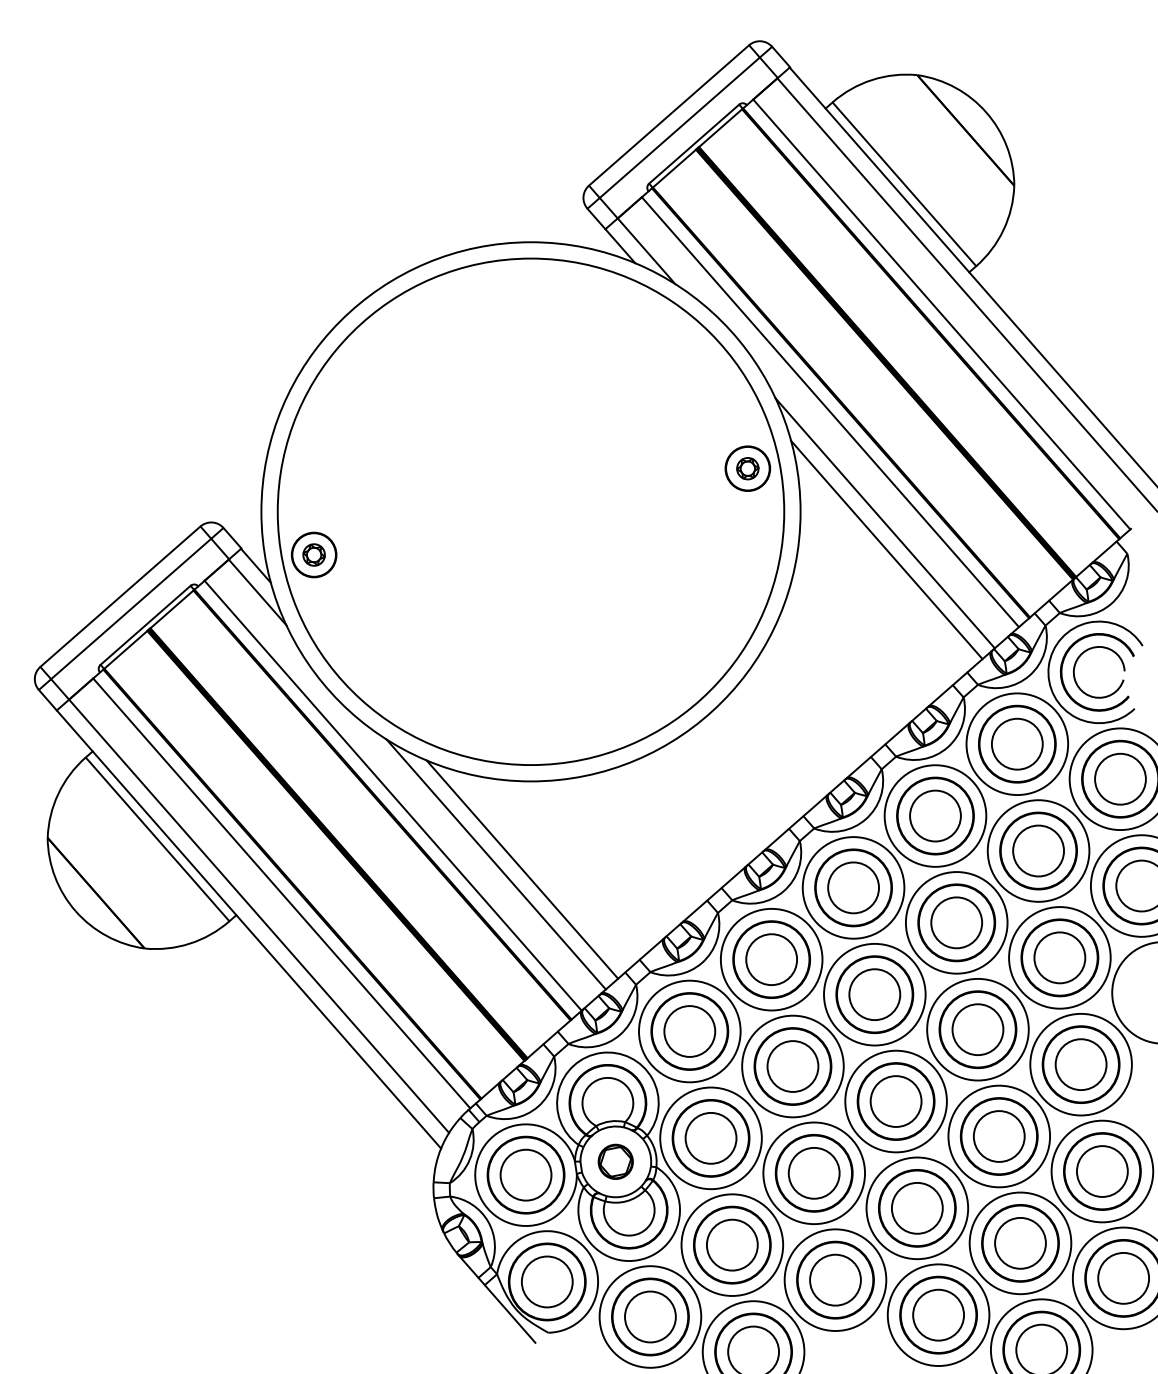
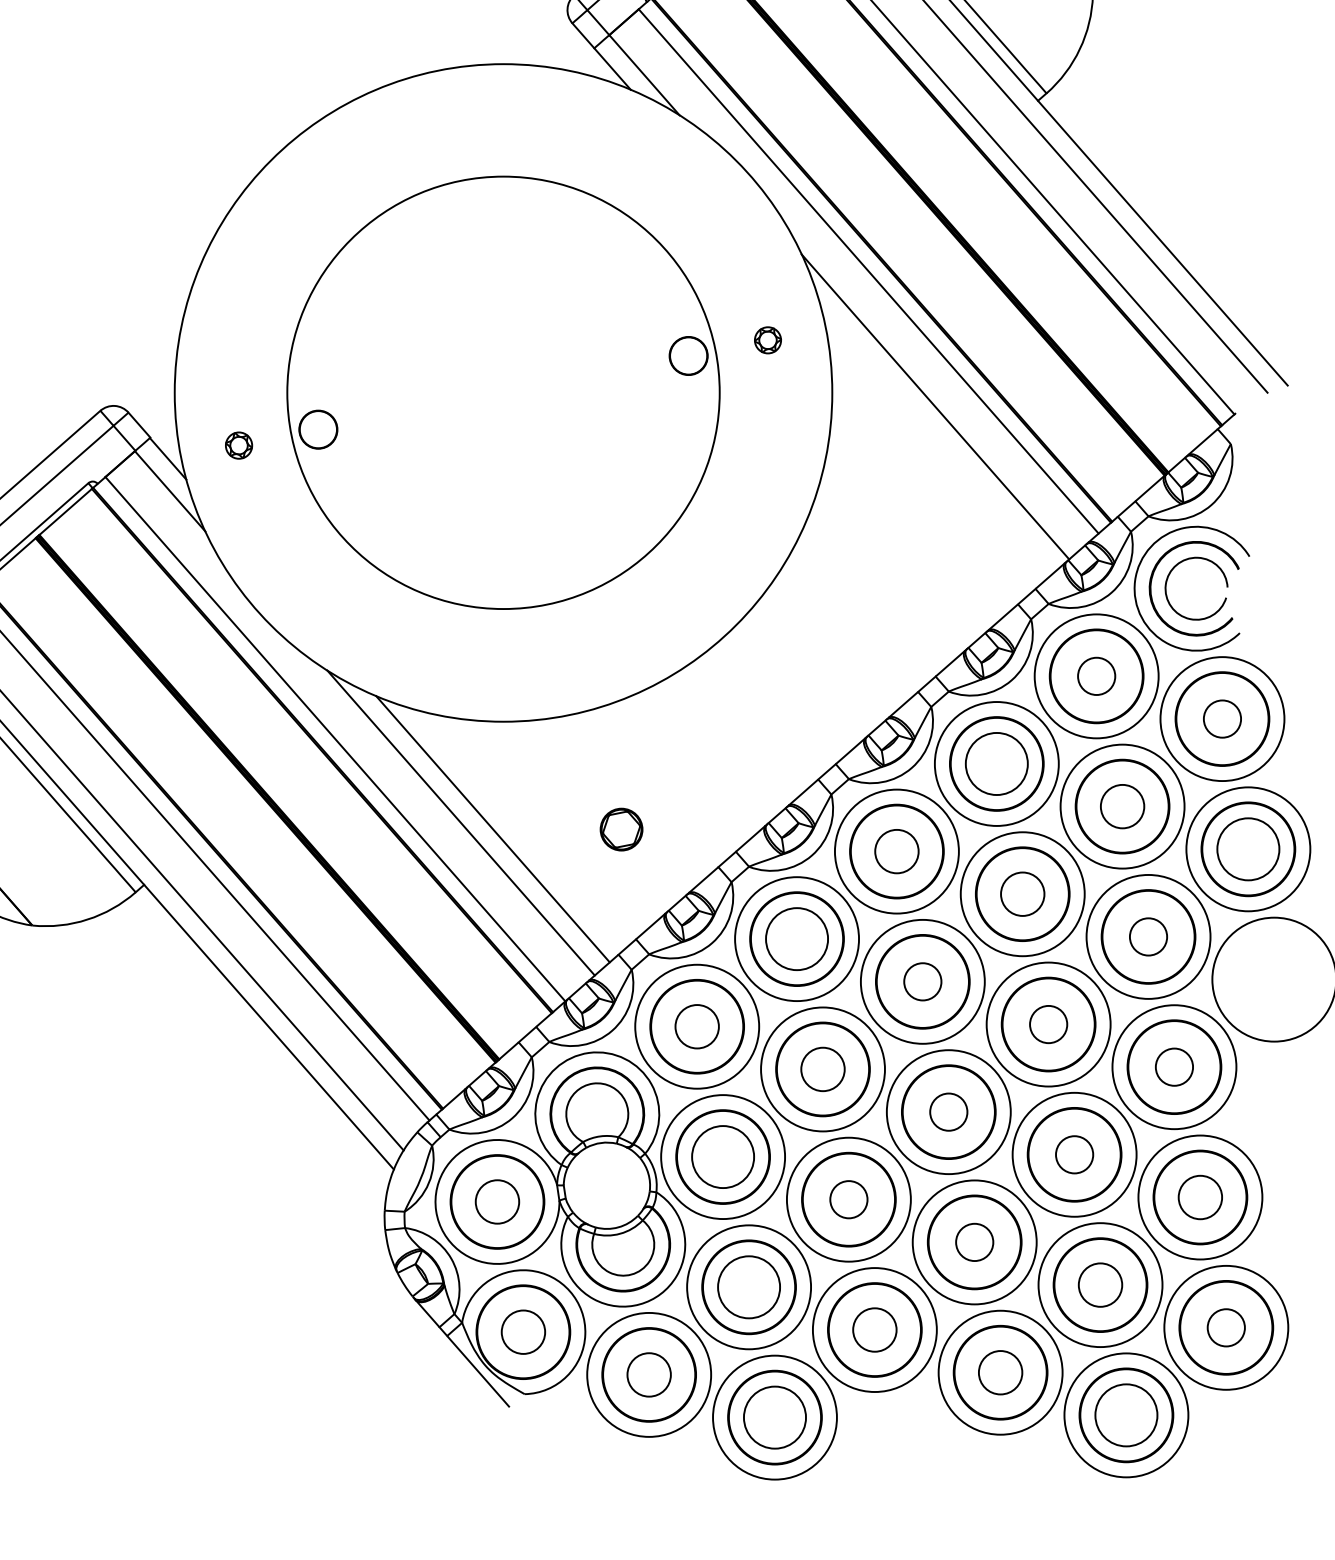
part: (530, 511) -> (502, 392), size x0.7
line: (886, 549) -> (937, 438), removed
circle: (1016, 743) -> (1095, 675), size x0.6
circle: (1120, 778) -> (1222, 718), size x0.6
circle: (1038, 850) -> (1122, 805), size x0.7
circle: (853, 887) -> (896, 851), size x0.7
circle: (956, 922) -> (1022, 893), size x0.7
circle: (1059, 957) -> (1148, 936), size x0.6
circle: (874, 994) -> (922, 981), size x0.6
circle: (977, 1029) -> (1048, 1024), size x0.6
circle: (689, 1031) -> (696, 1026), size x0.7
circle: (1080, 1064) -> (1173, 1066), size x0.6
circle: (792, 1066) -> (822, 1069), size x0.7
circle: (895, 1101) -> (948, 1112), size x0.6
circle: (998, 1136) -> (1073, 1154), size x0.6
part: (615, 1161) -> (621, 829), moved
circle: (1101, 1171) -> (1199, 1197), size x0.7
circle: (813, 1172) -> (848, 1198), size x0.6
circle: (525, 1174) -> (496, 1201), size x0.7
circle: (916, 1207) -> (973, 1241), size x0.6
circle: (1020, 1242) -> (1100, 1284), size x0.7
circle: (1123, 1277) -> (1226, 1326), size x0.6
circle: (835, 1279) -> (874, 1329), size x0.7
circle: (547, 1281) -> (523, 1331), size x0.7
circle: (938, 1314) -> (1000, 1371), size x0.7
circle: (650, 1316) -> (649, 1374), size x0.7

